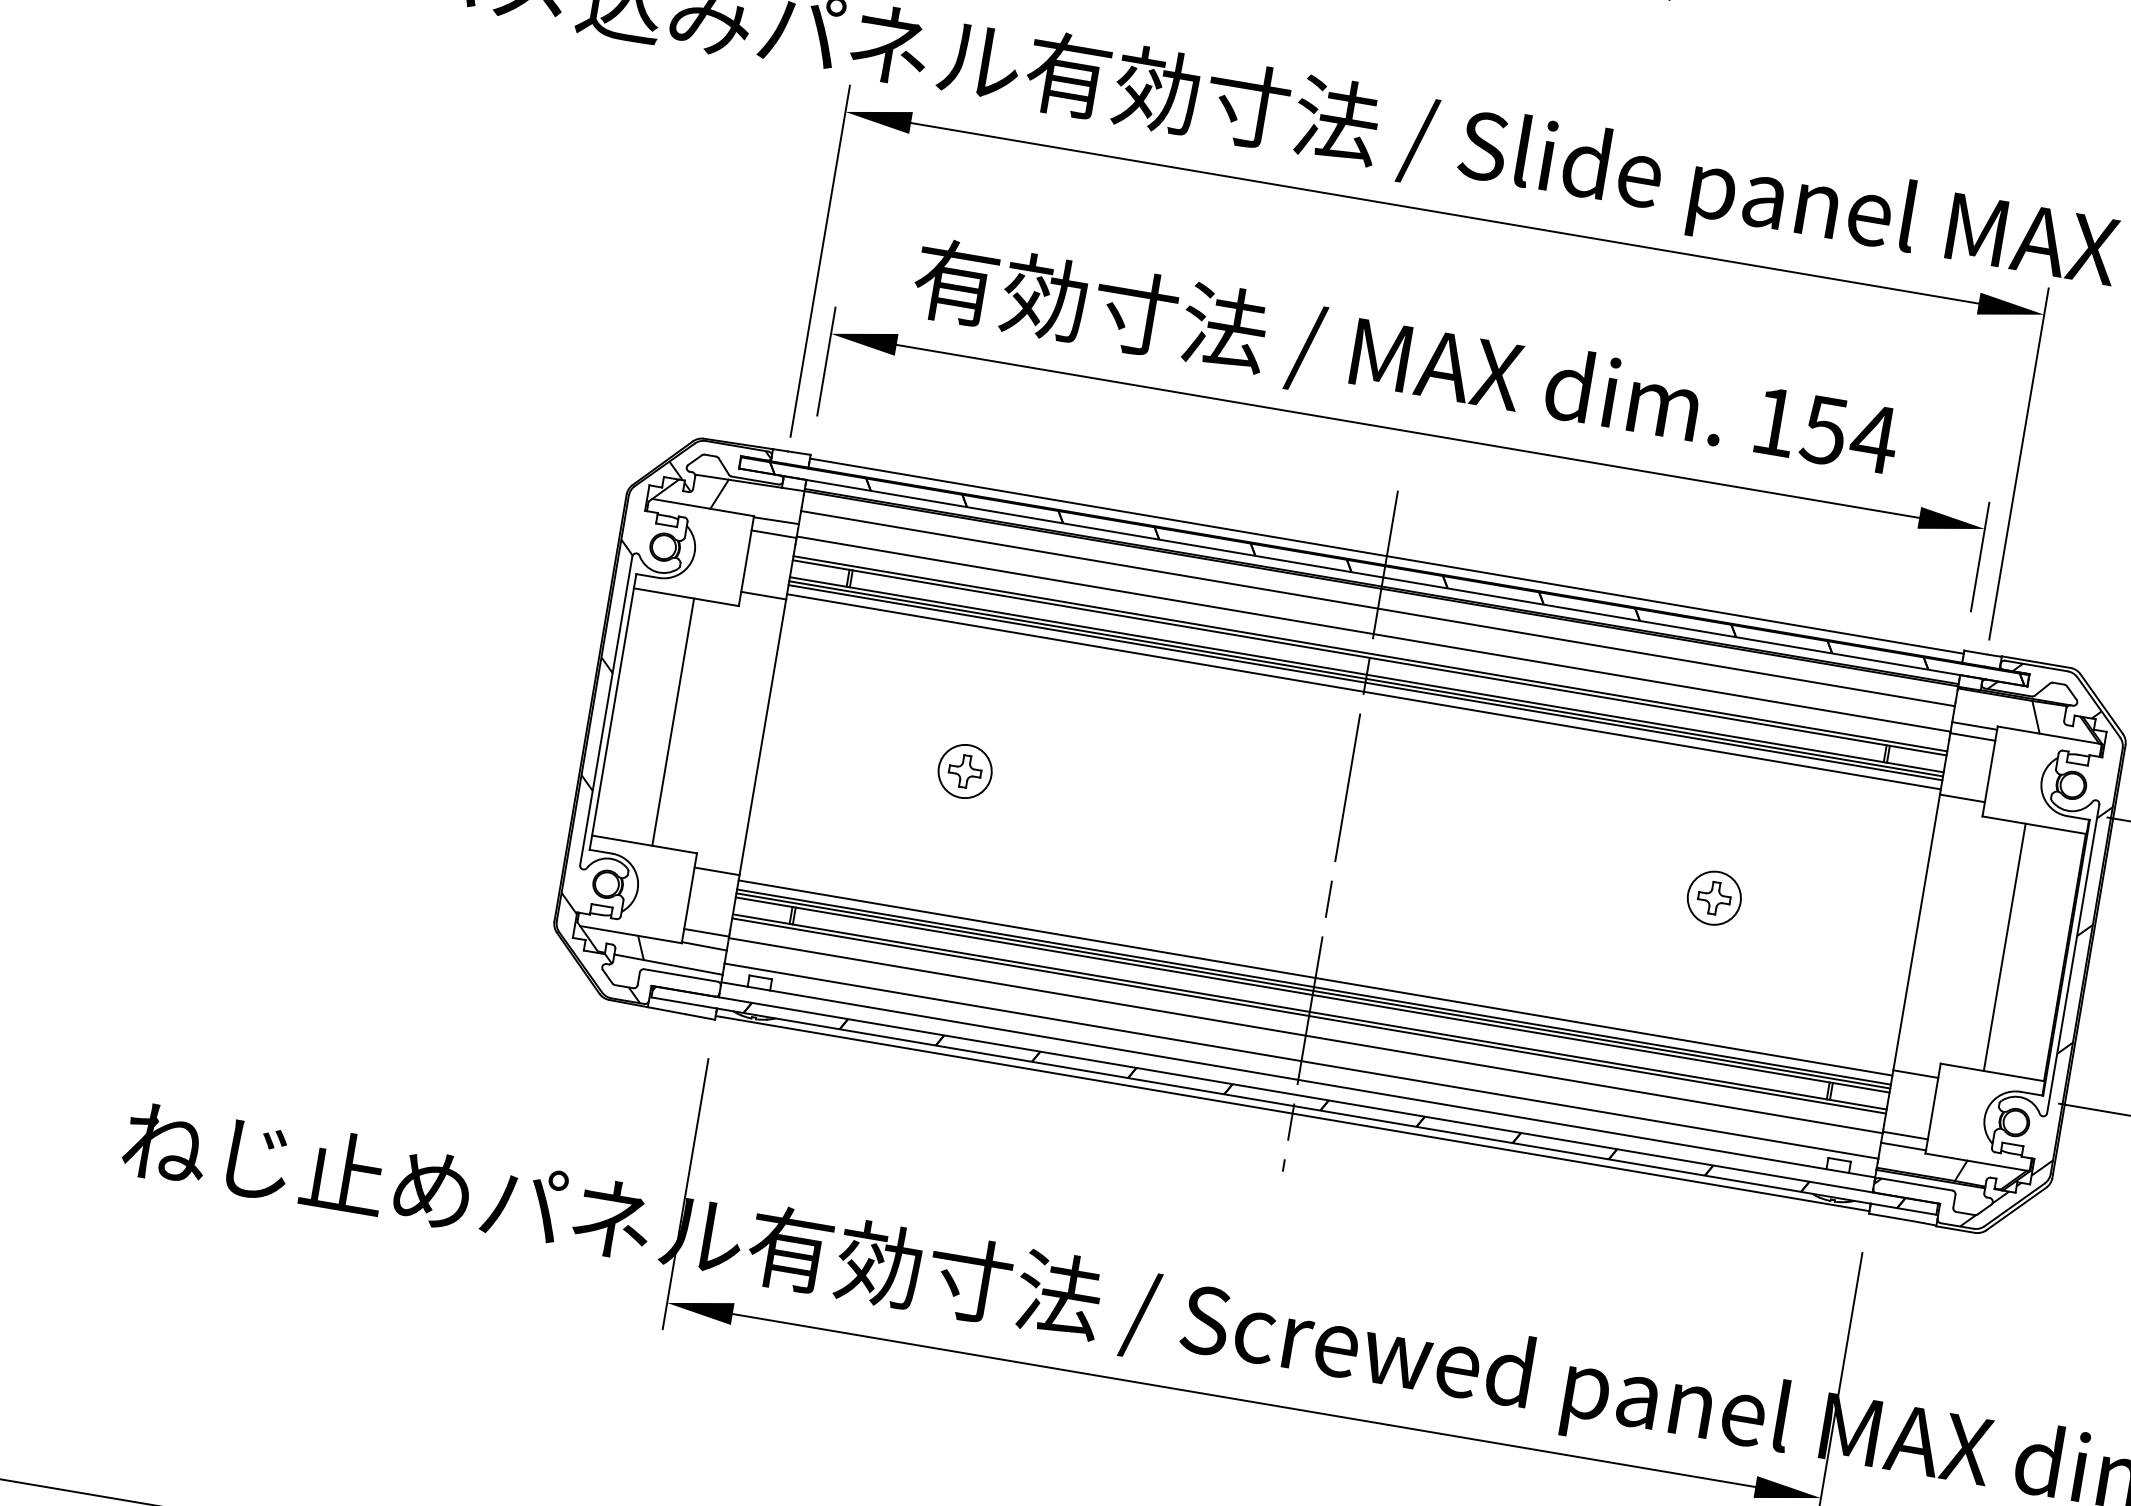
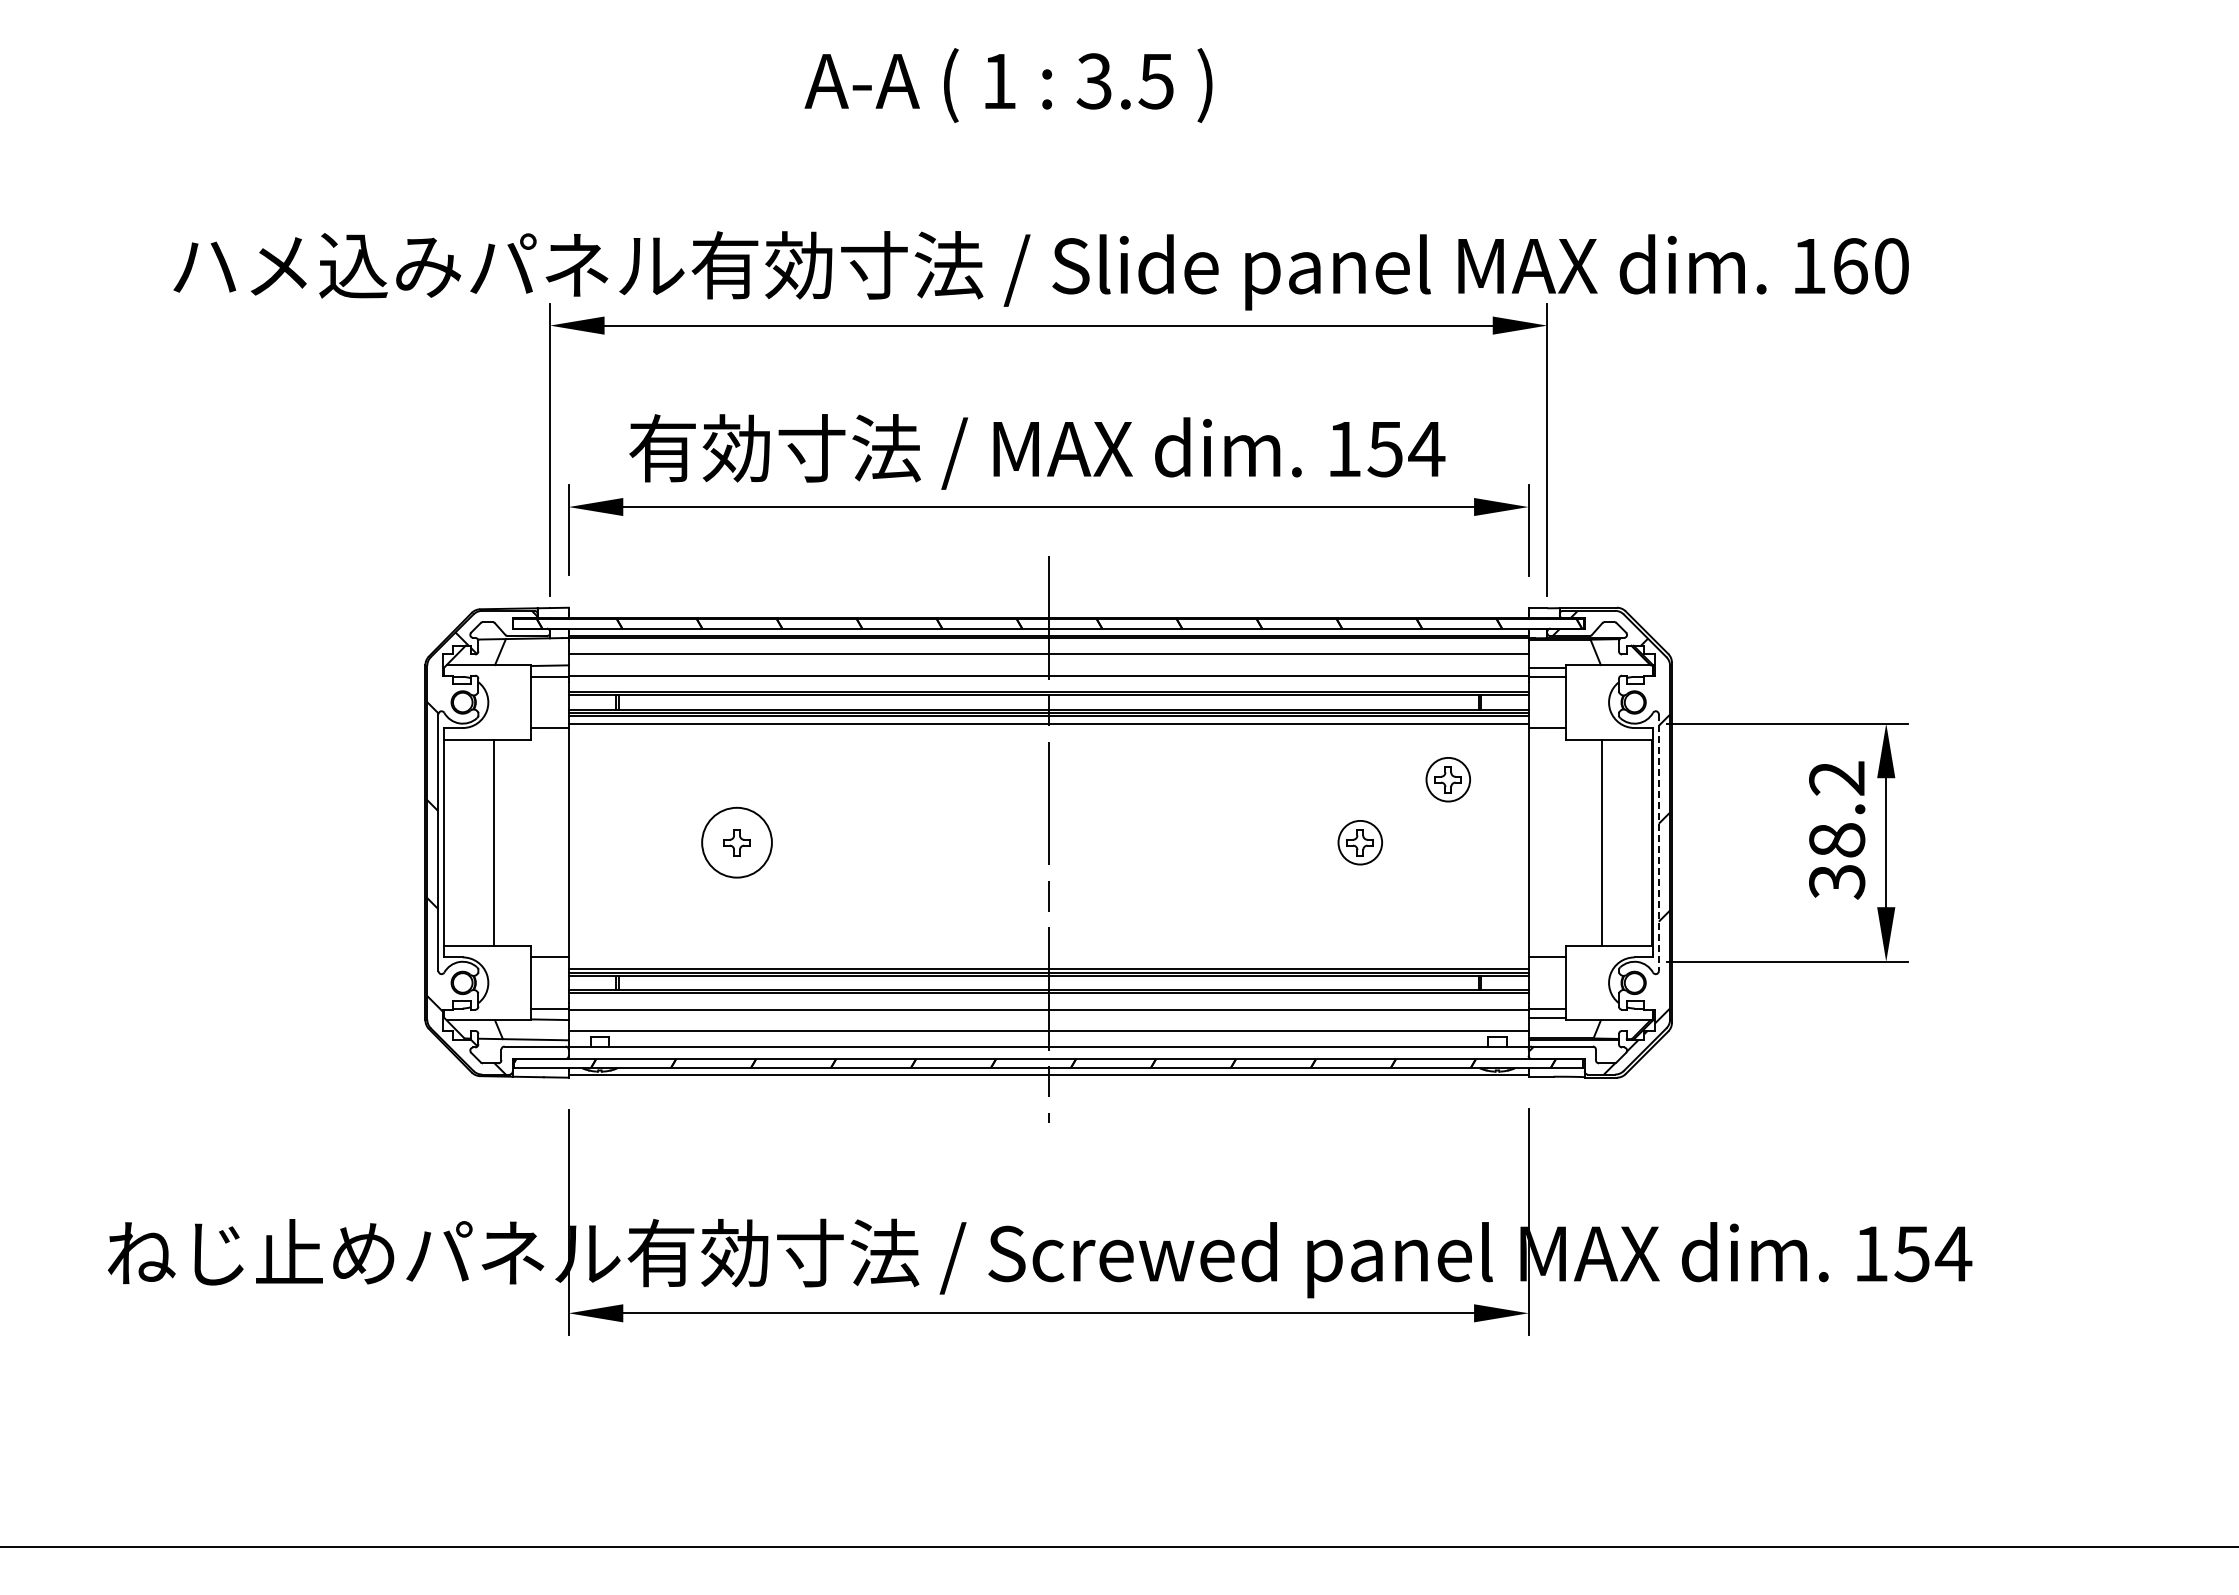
line: (1386, 555) -> (1048, 610), removed
circle: (964, 771) -> (736, 842), size x1.6
part: (1831, 839) -> (1447, 779), added
line: (2072, 959) -> (1658, 843), solid -> dashed
line: (1315, 977) -> (1048, 961), removed

